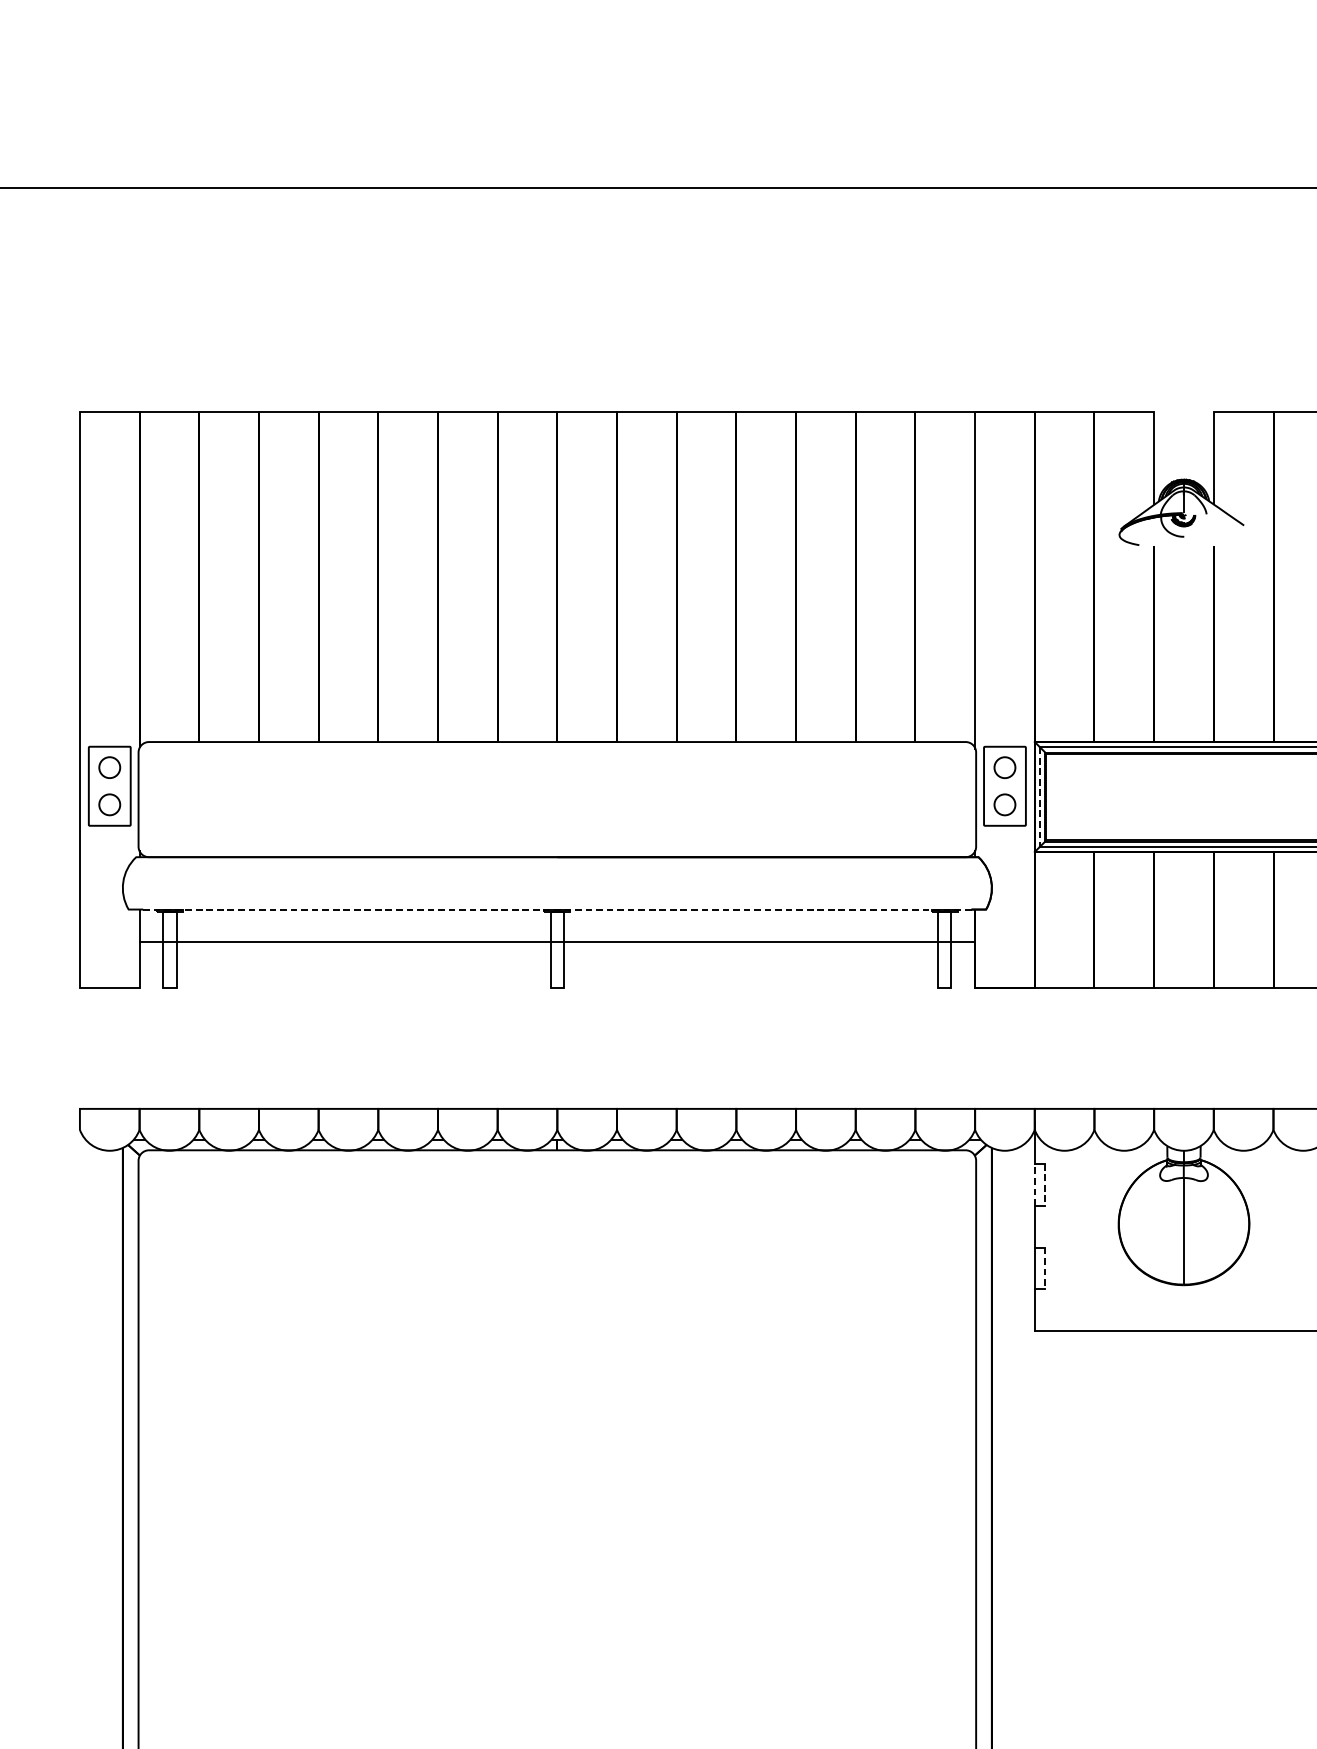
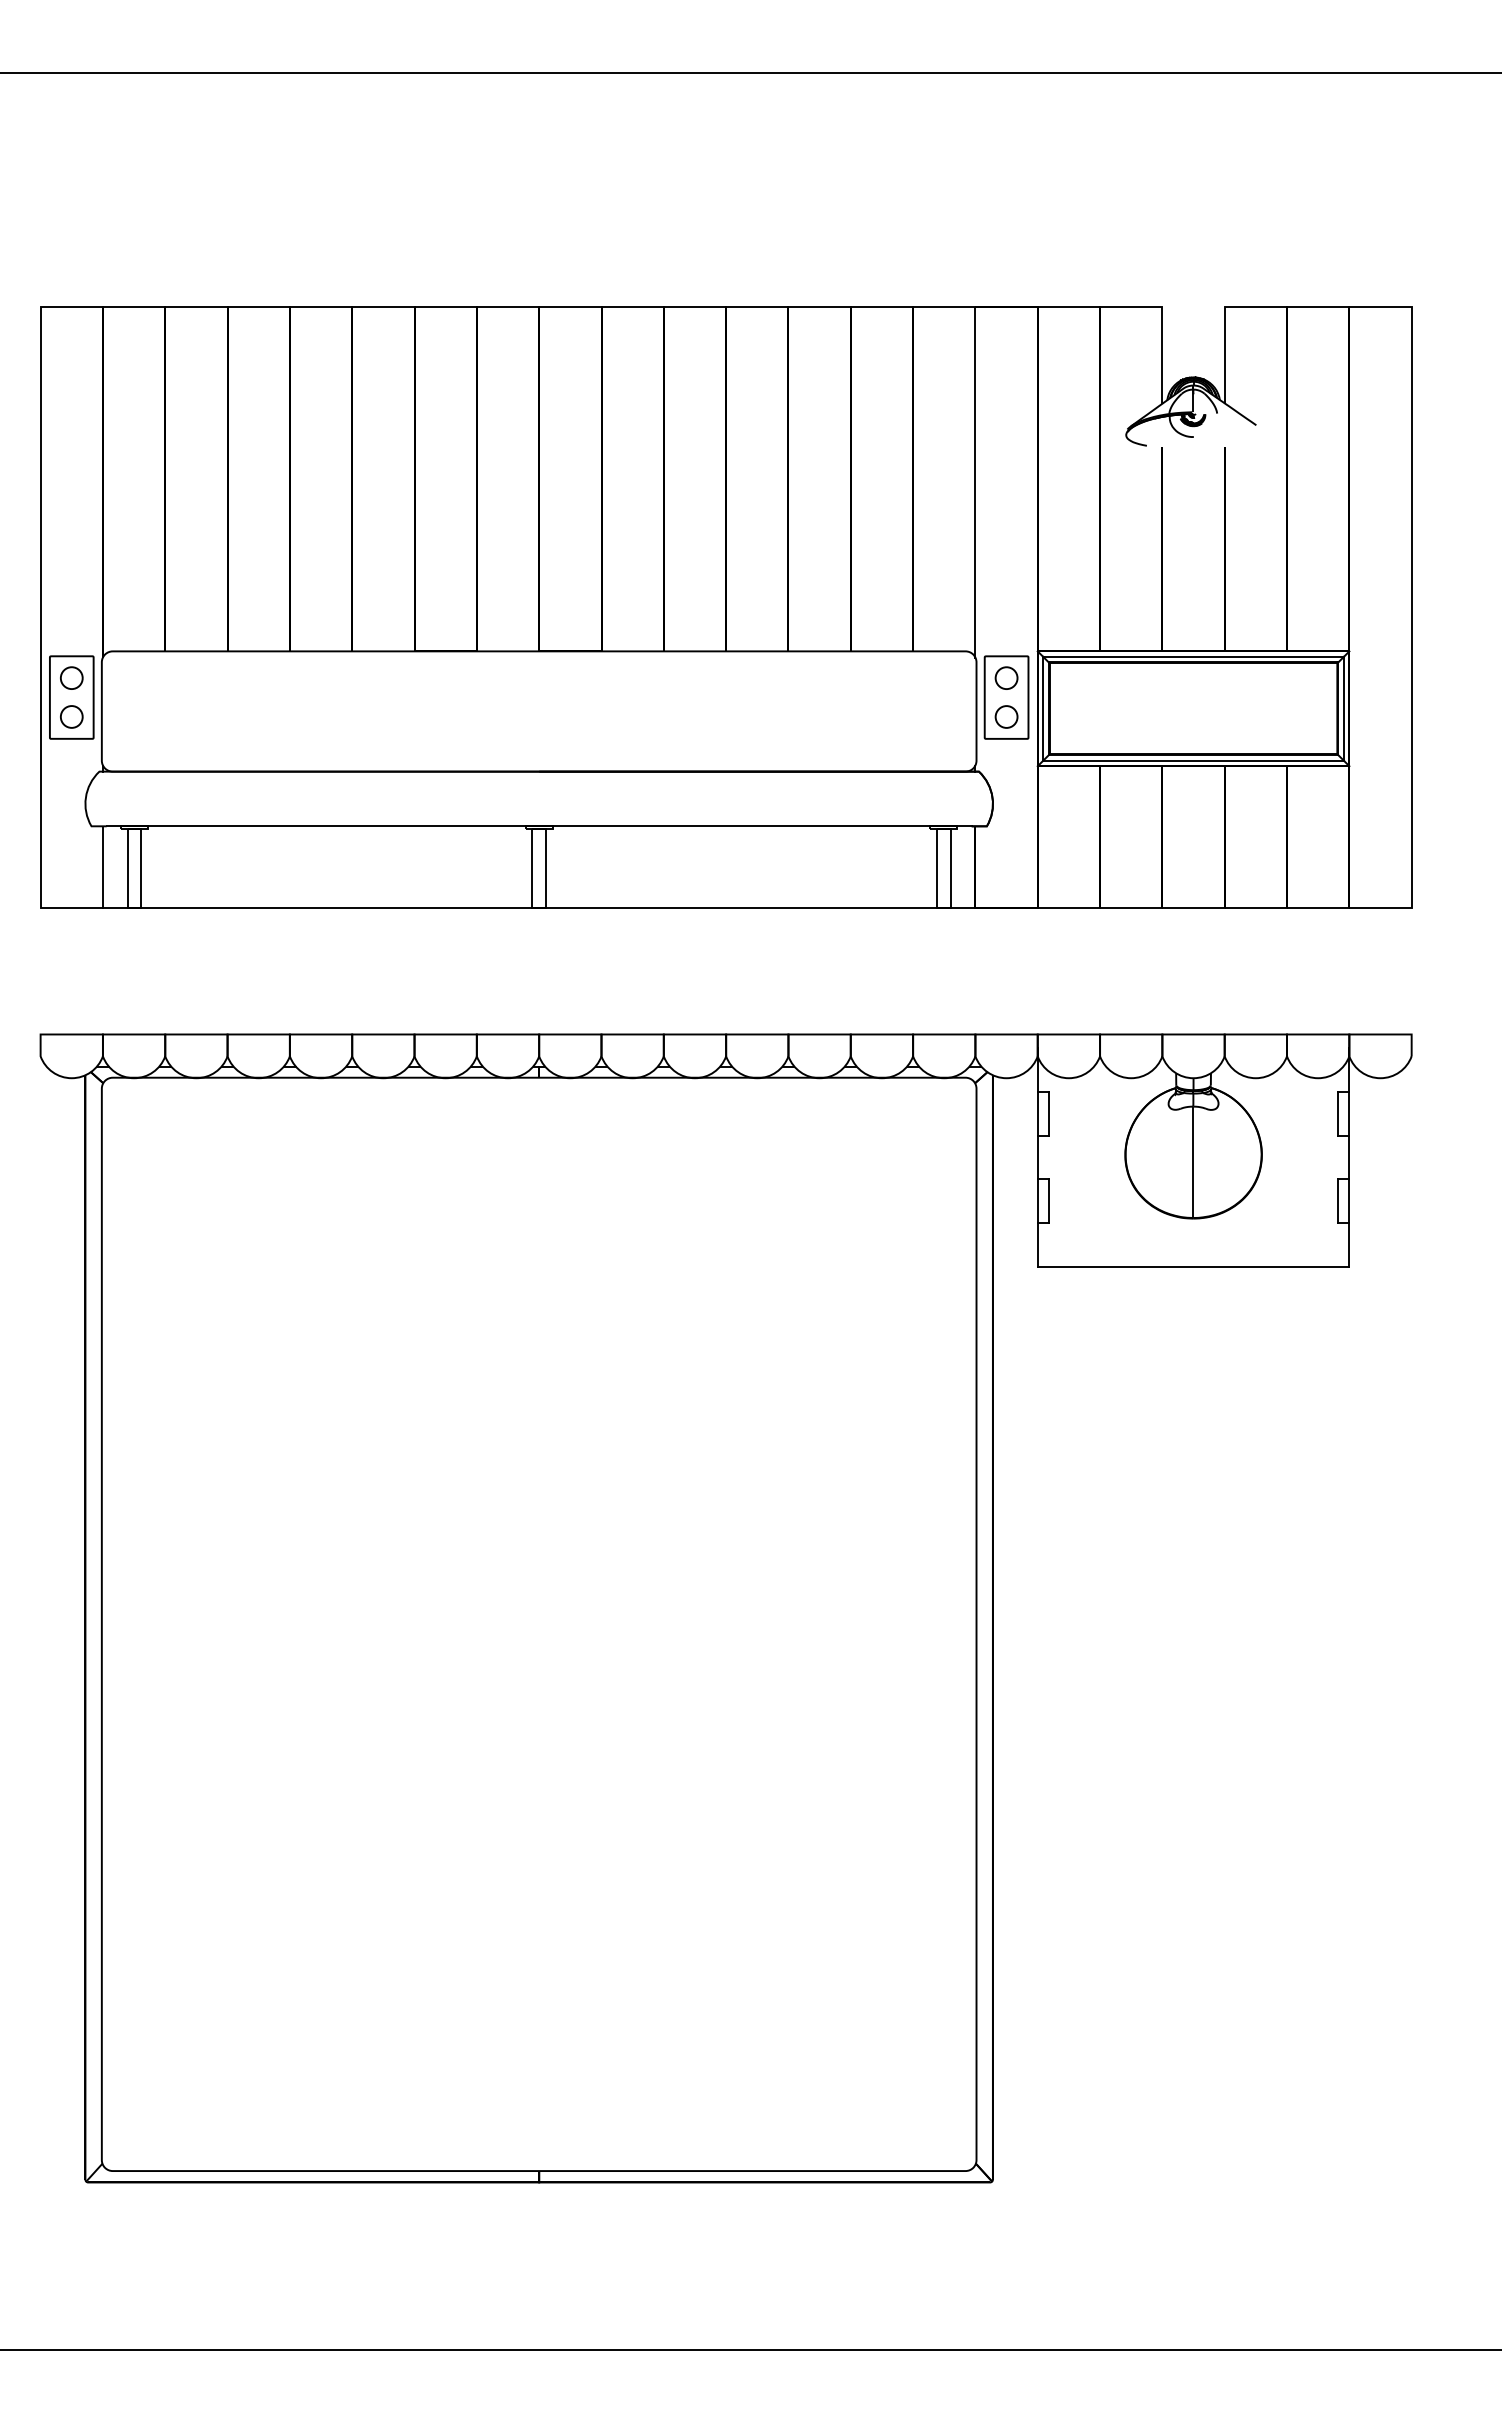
line: (1040, 796) -> (1043, 708), dashed -> solid
line: (556, 909) -> (538, 826), dashed -> solid
line: (556, 942) -> (538, 908), moved
line: (1034, 1184) -> (1037, 1113), dashed -> solid
line: (1045, 1184) -> (1048, 1113), dashed -> solid
line: (1045, 1268) -> (1048, 1201), dashed -> solid

